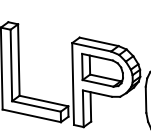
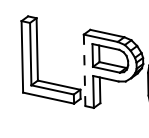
line: (72, 84) -> (84, 70), solid -> dashed

